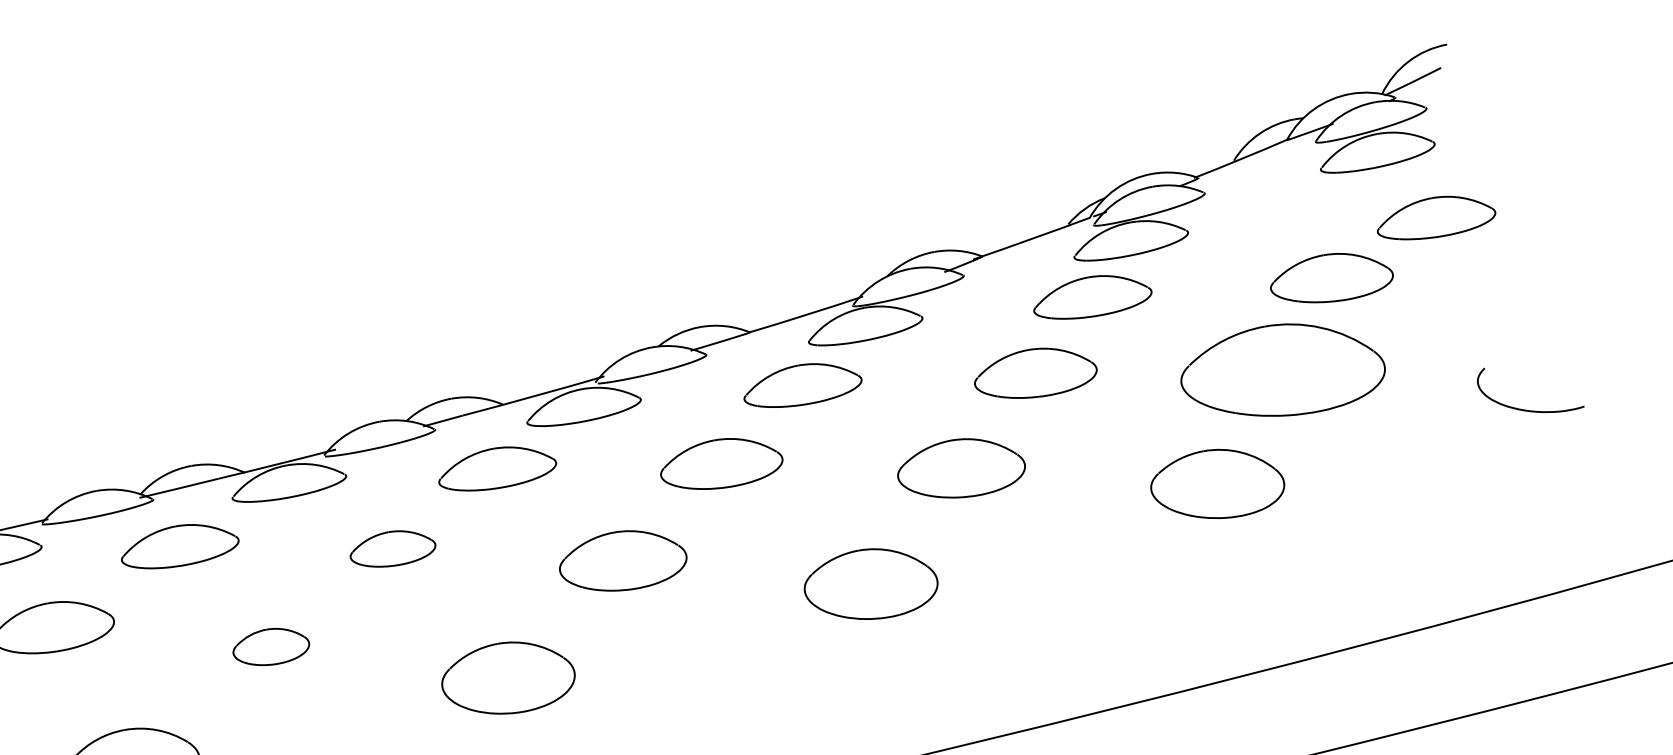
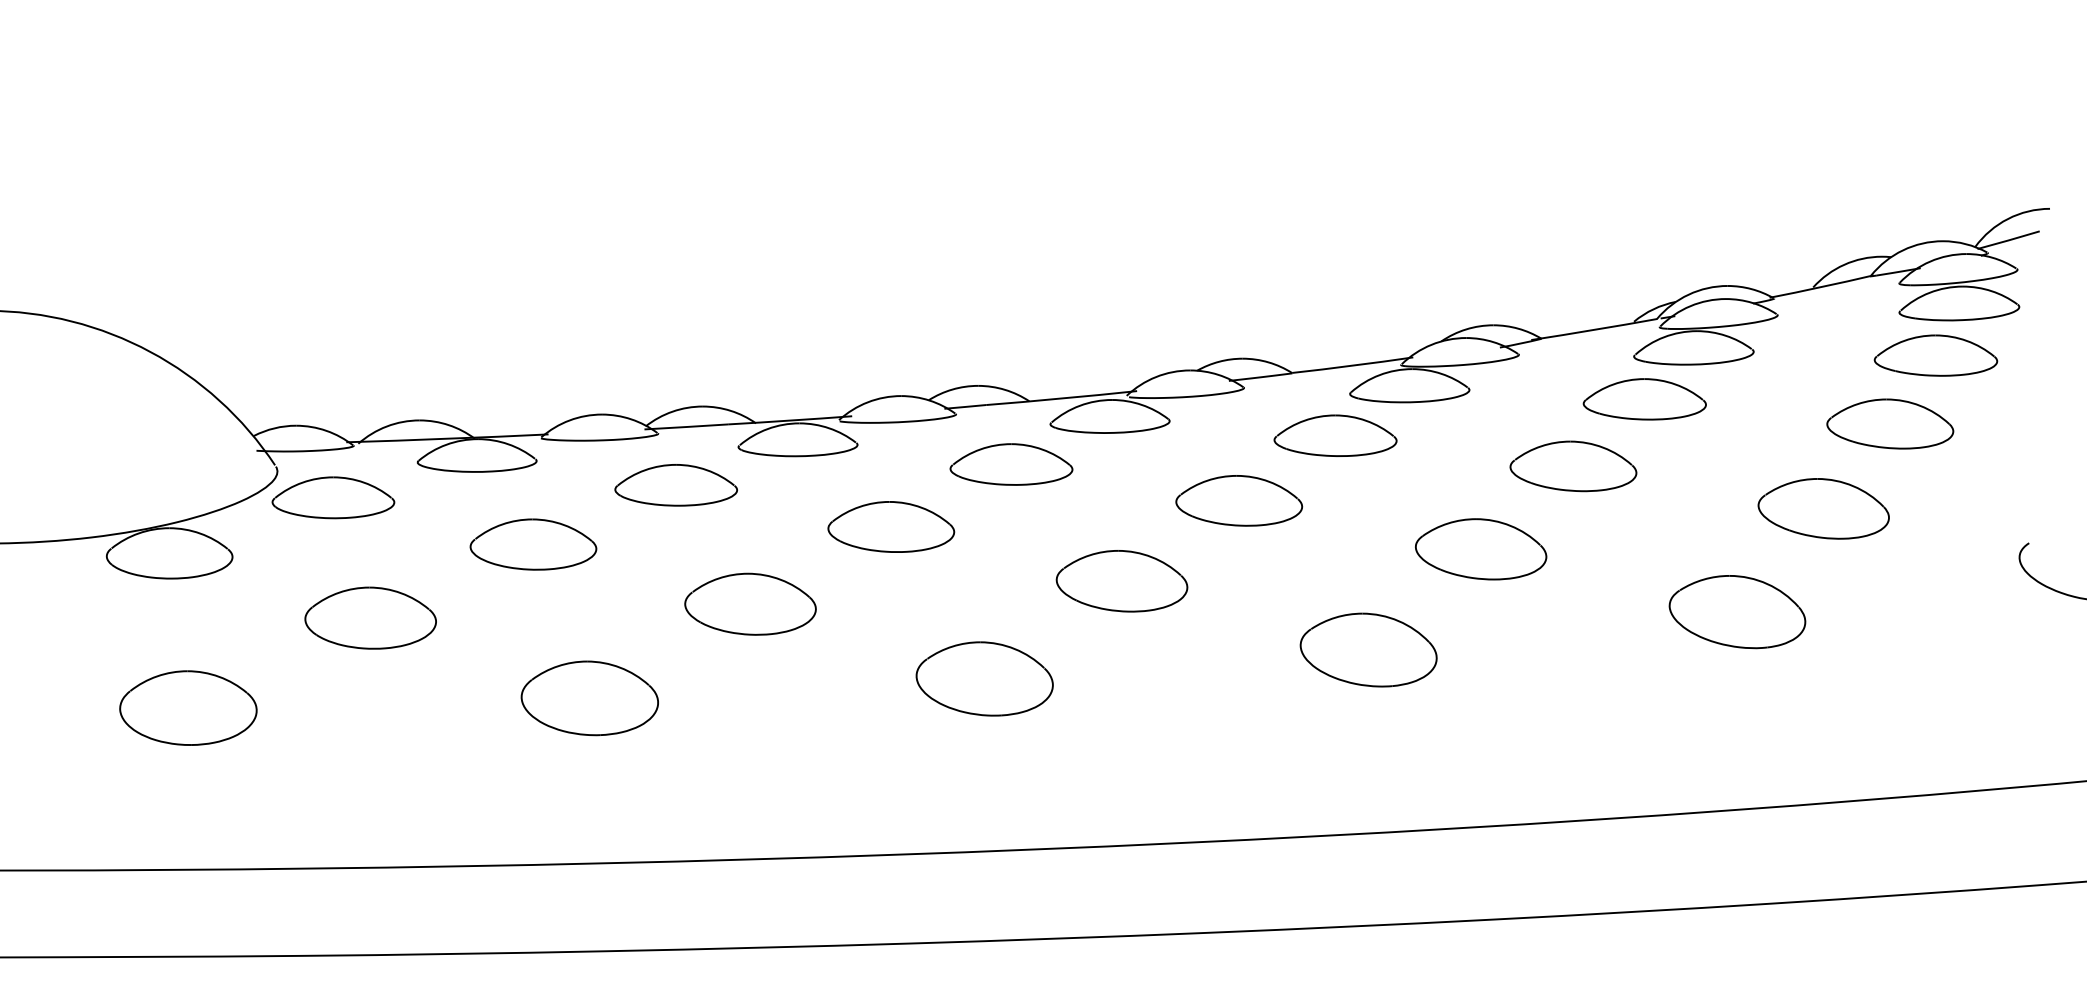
part: (1435, 217) -> (1935, 355), moved
part: (1281, 370) -> (1823, 508), size x0.62
part: (392, 548) -> (891, 526), size x1.43
part: (270, 646) -> (750, 603), size x1.67

